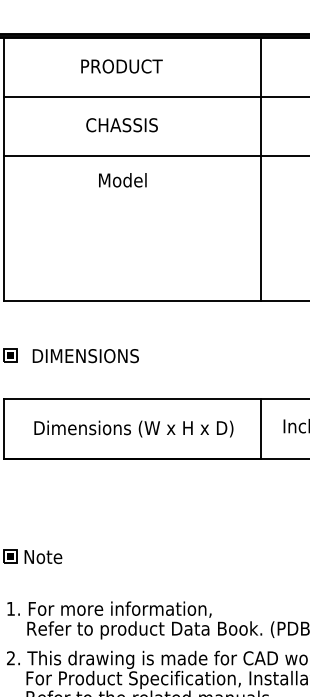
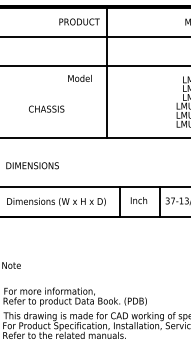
text: (121, 65) -> (79, 21), moved
text: (121, 123) -> (46, 108), moved
line: (260, 168) -> (106, 72), moved
text: (121, 180) -> (79, 78), moved

